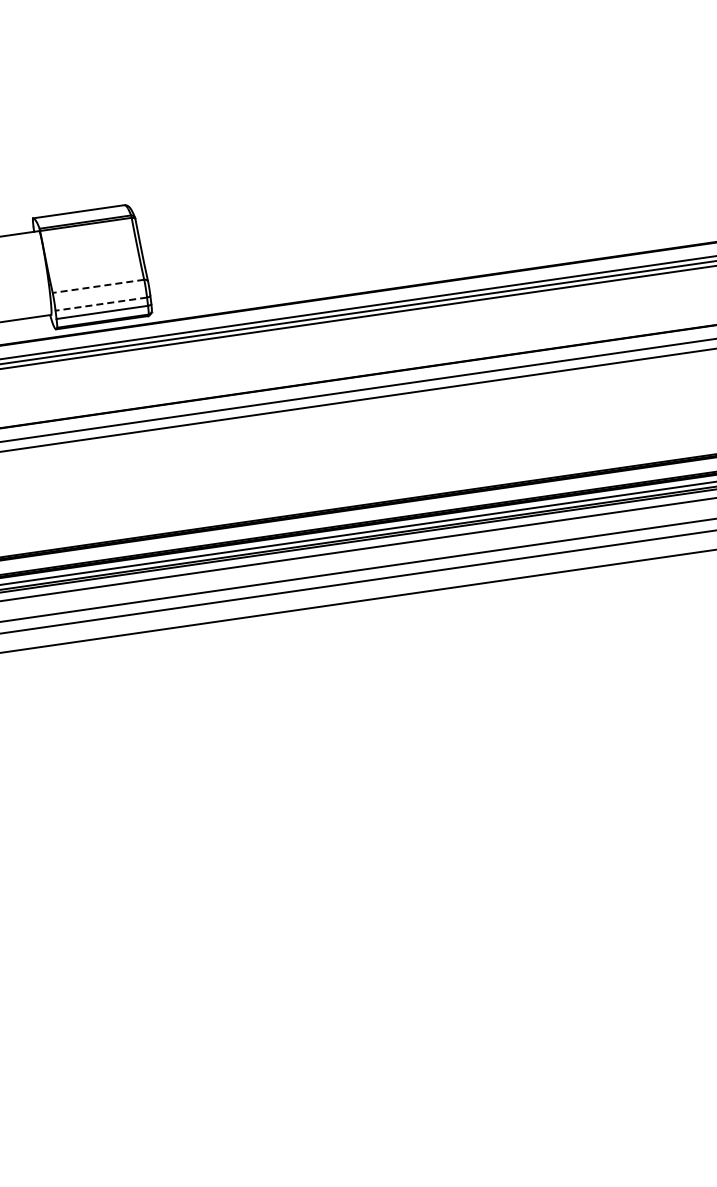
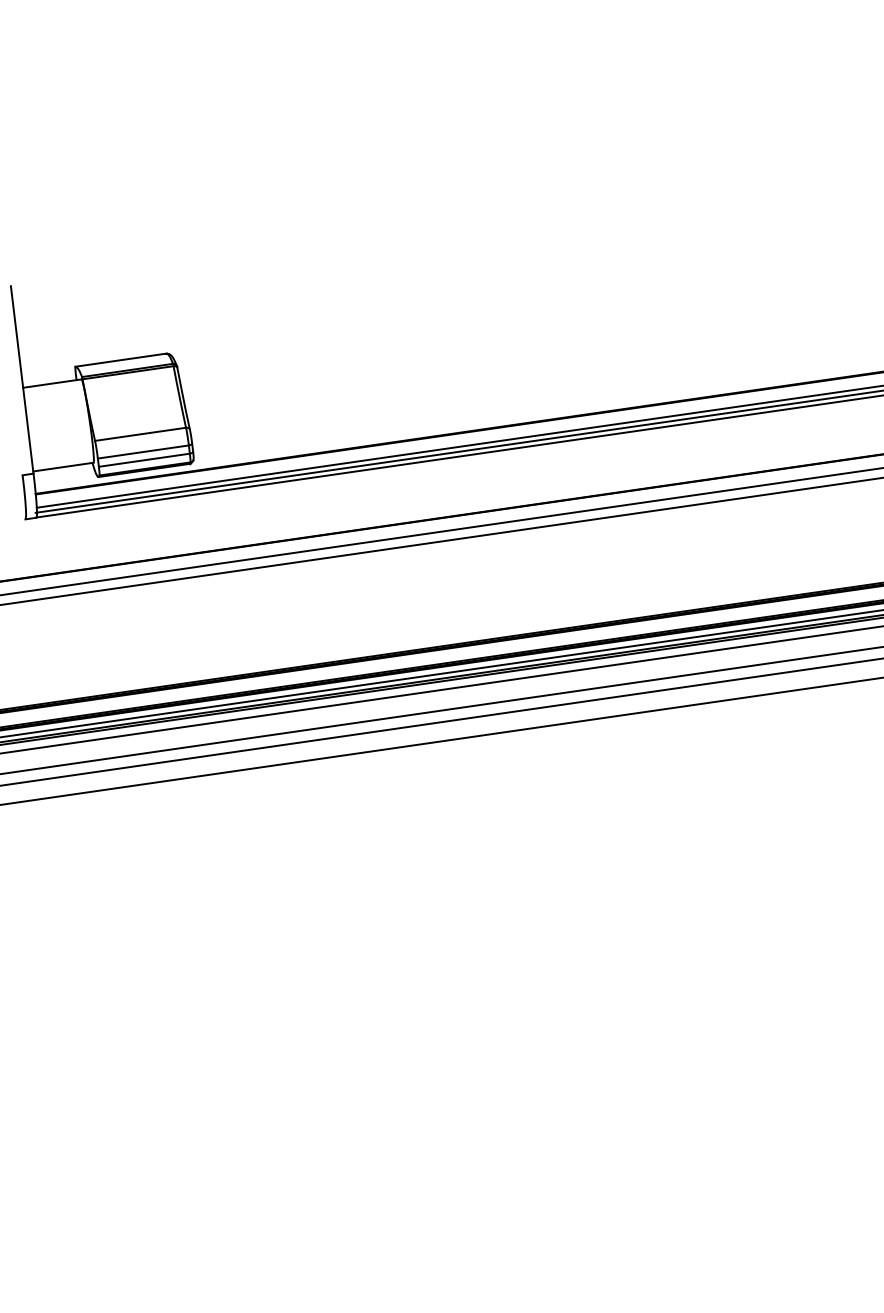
line: (98, 286) -> (140, 434), dashed -> solid
line: (101, 304) -> (143, 452), dashed -> solid

